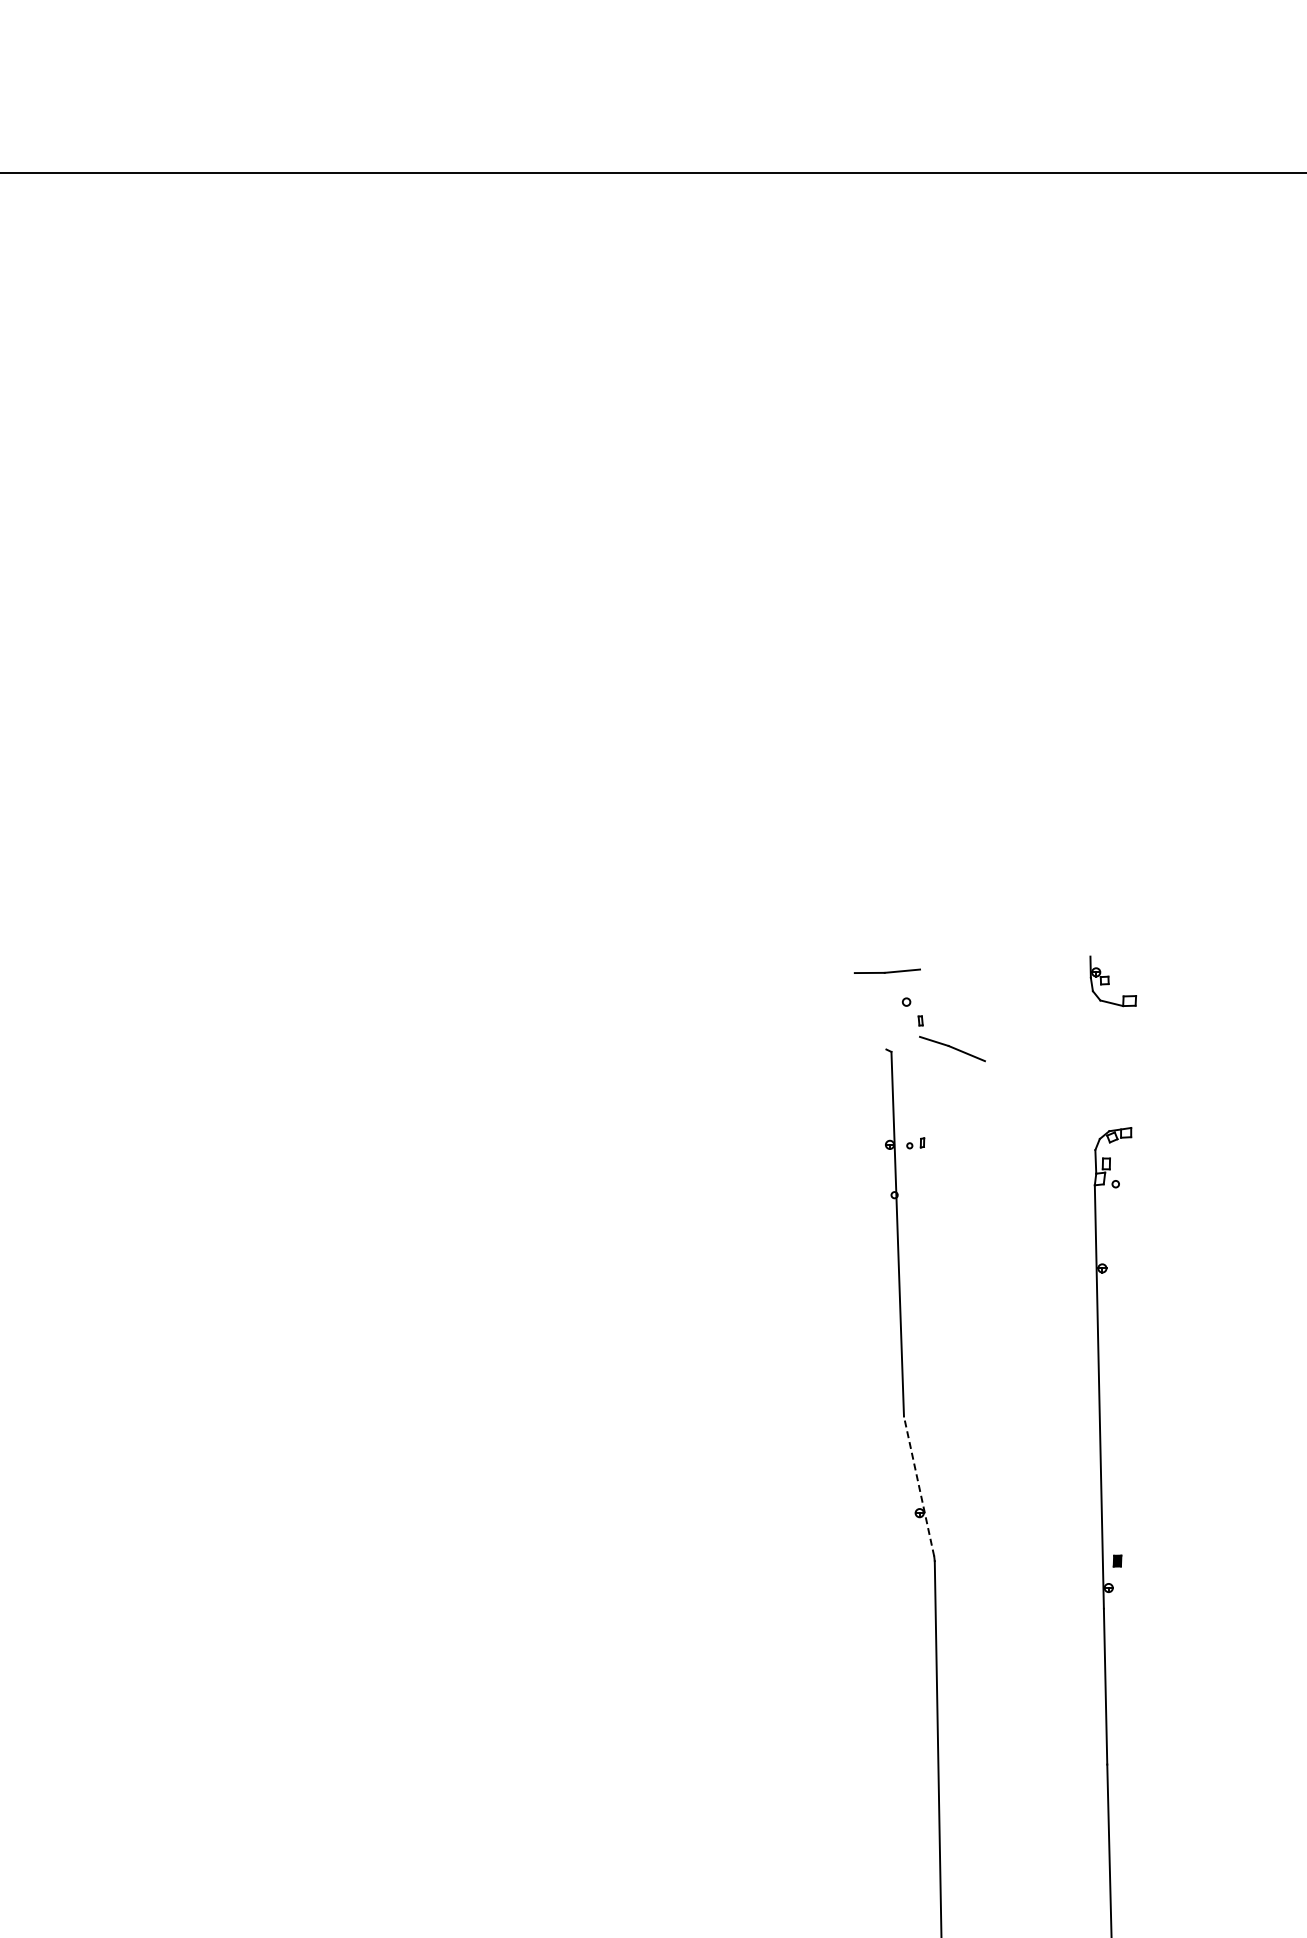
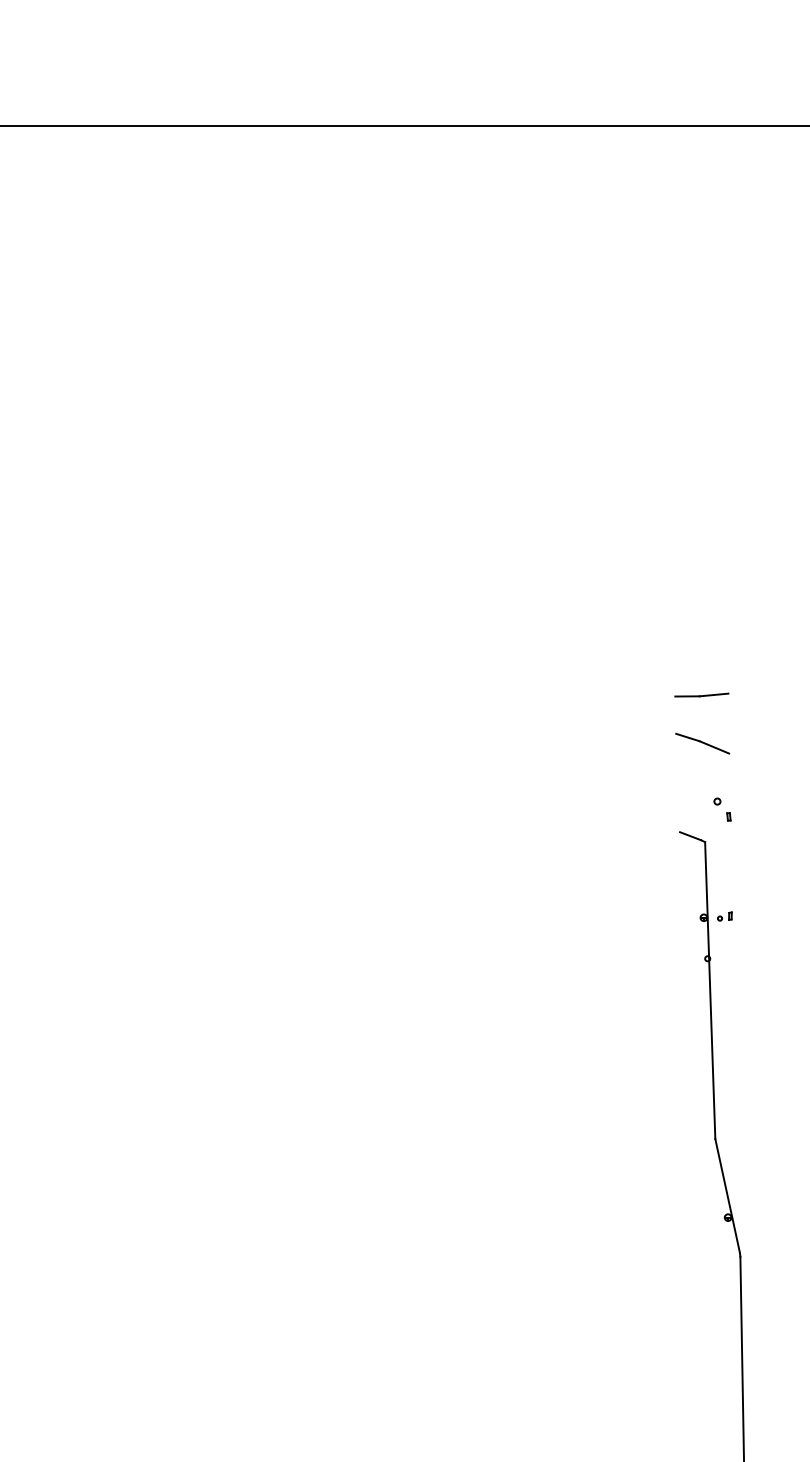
part: (886, 970) -> (701, 694), moved
line: (873, 1044) -> (690, 836), added
part: (952, 1048) -> (702, 743), moved
line: (919, 1486) -> (727, 1195), dashed -> solid

